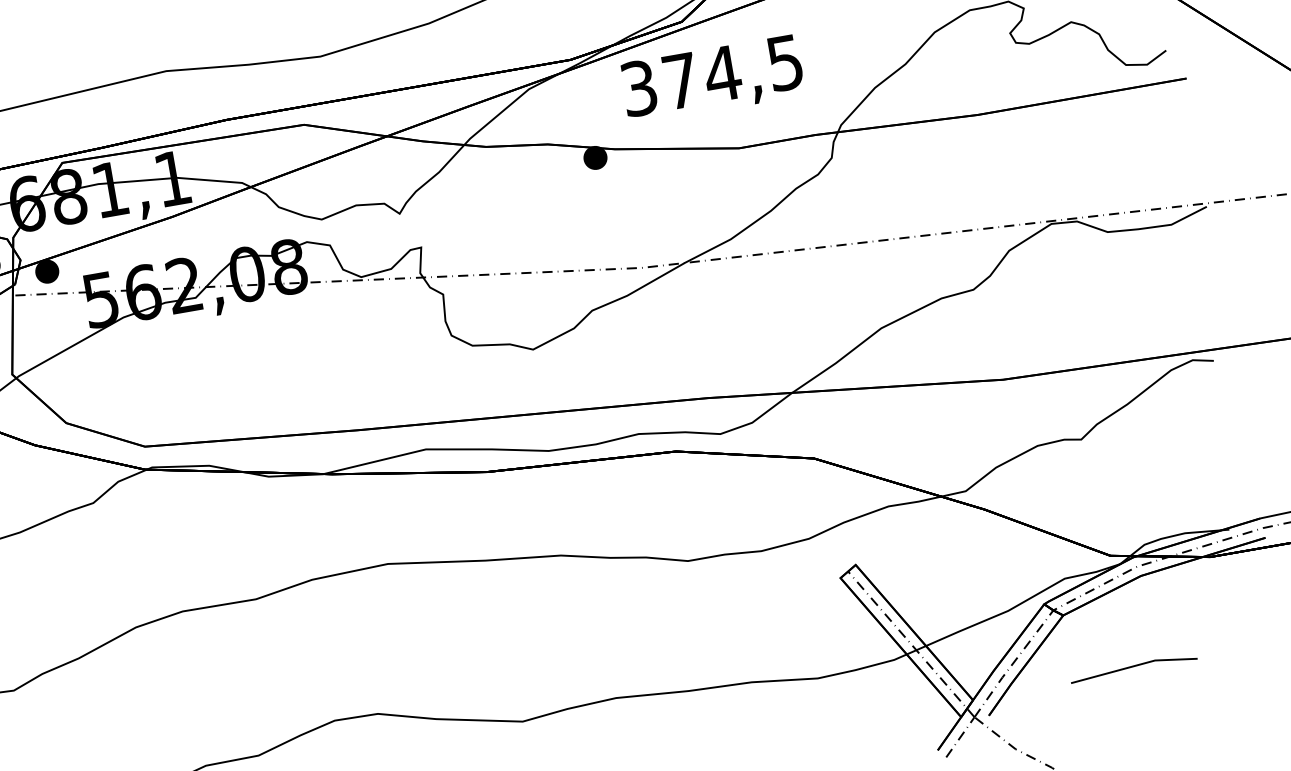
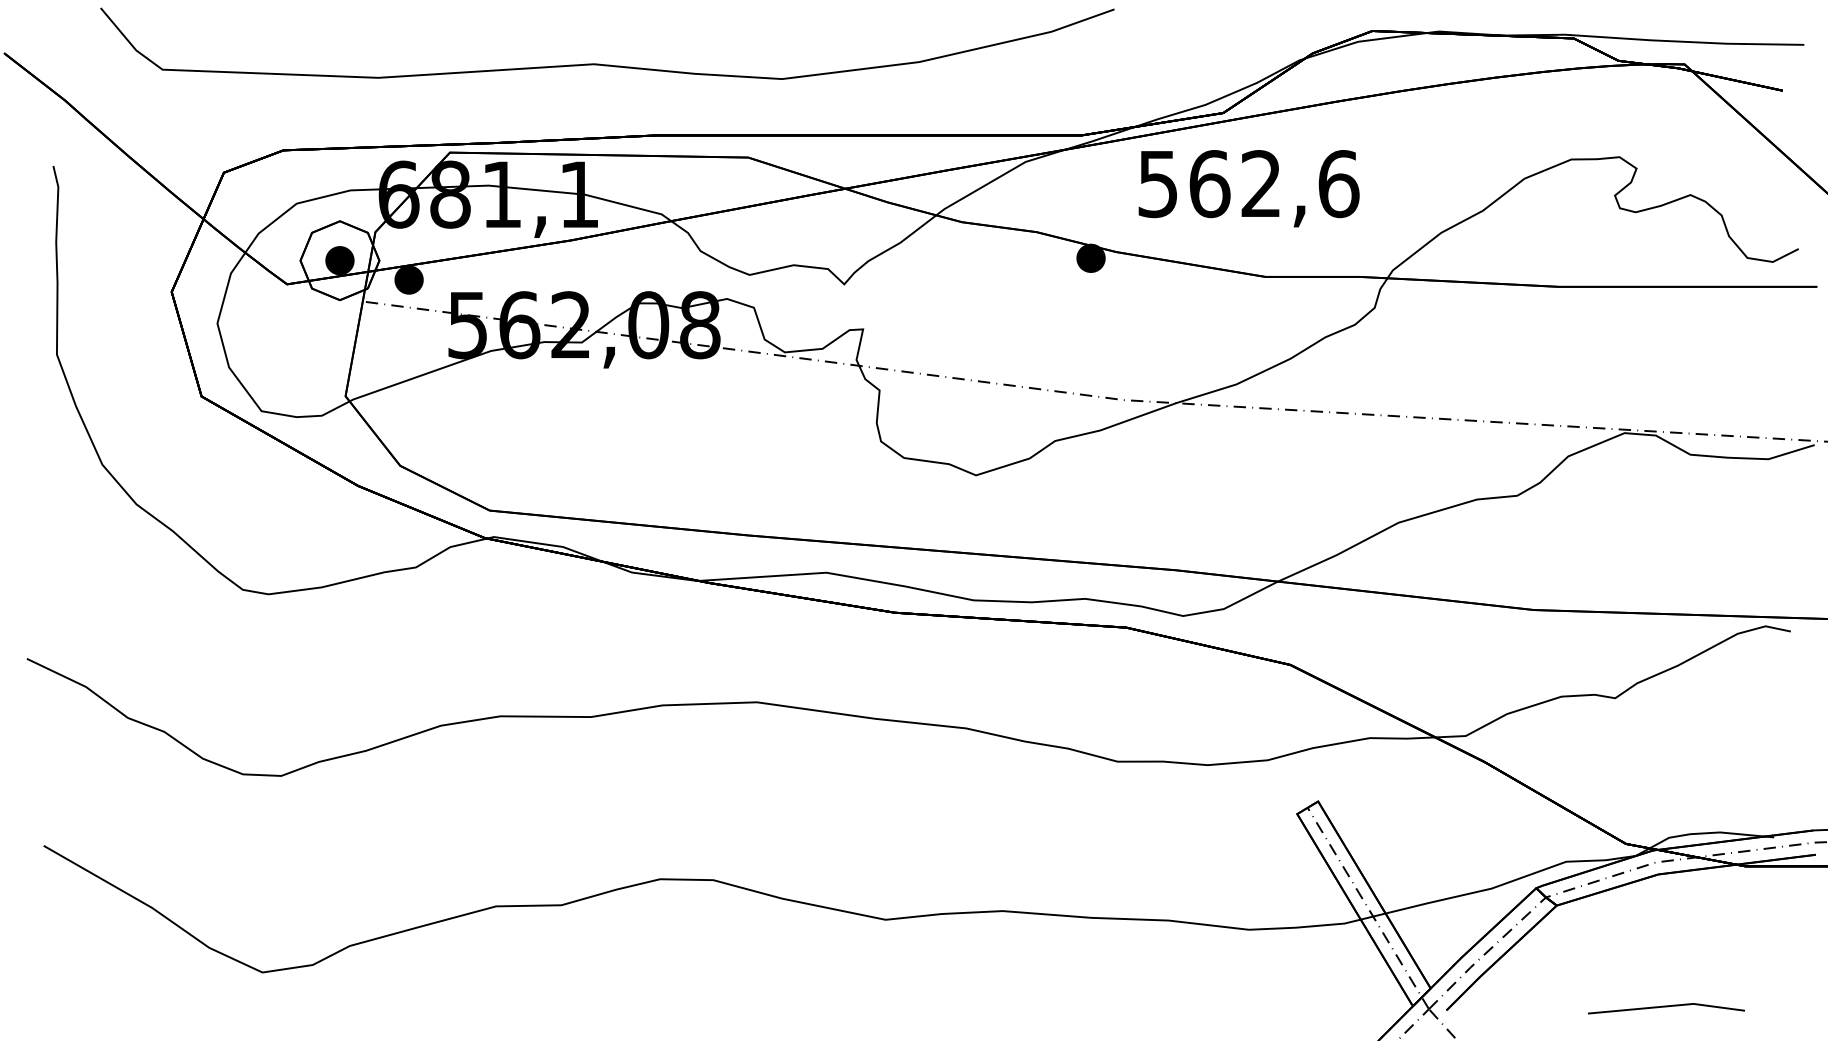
text: (713, 75) -> (1249, 184), 374,5 -> 562,6
line: (1133, 667) -> (1666, 1007), moved

